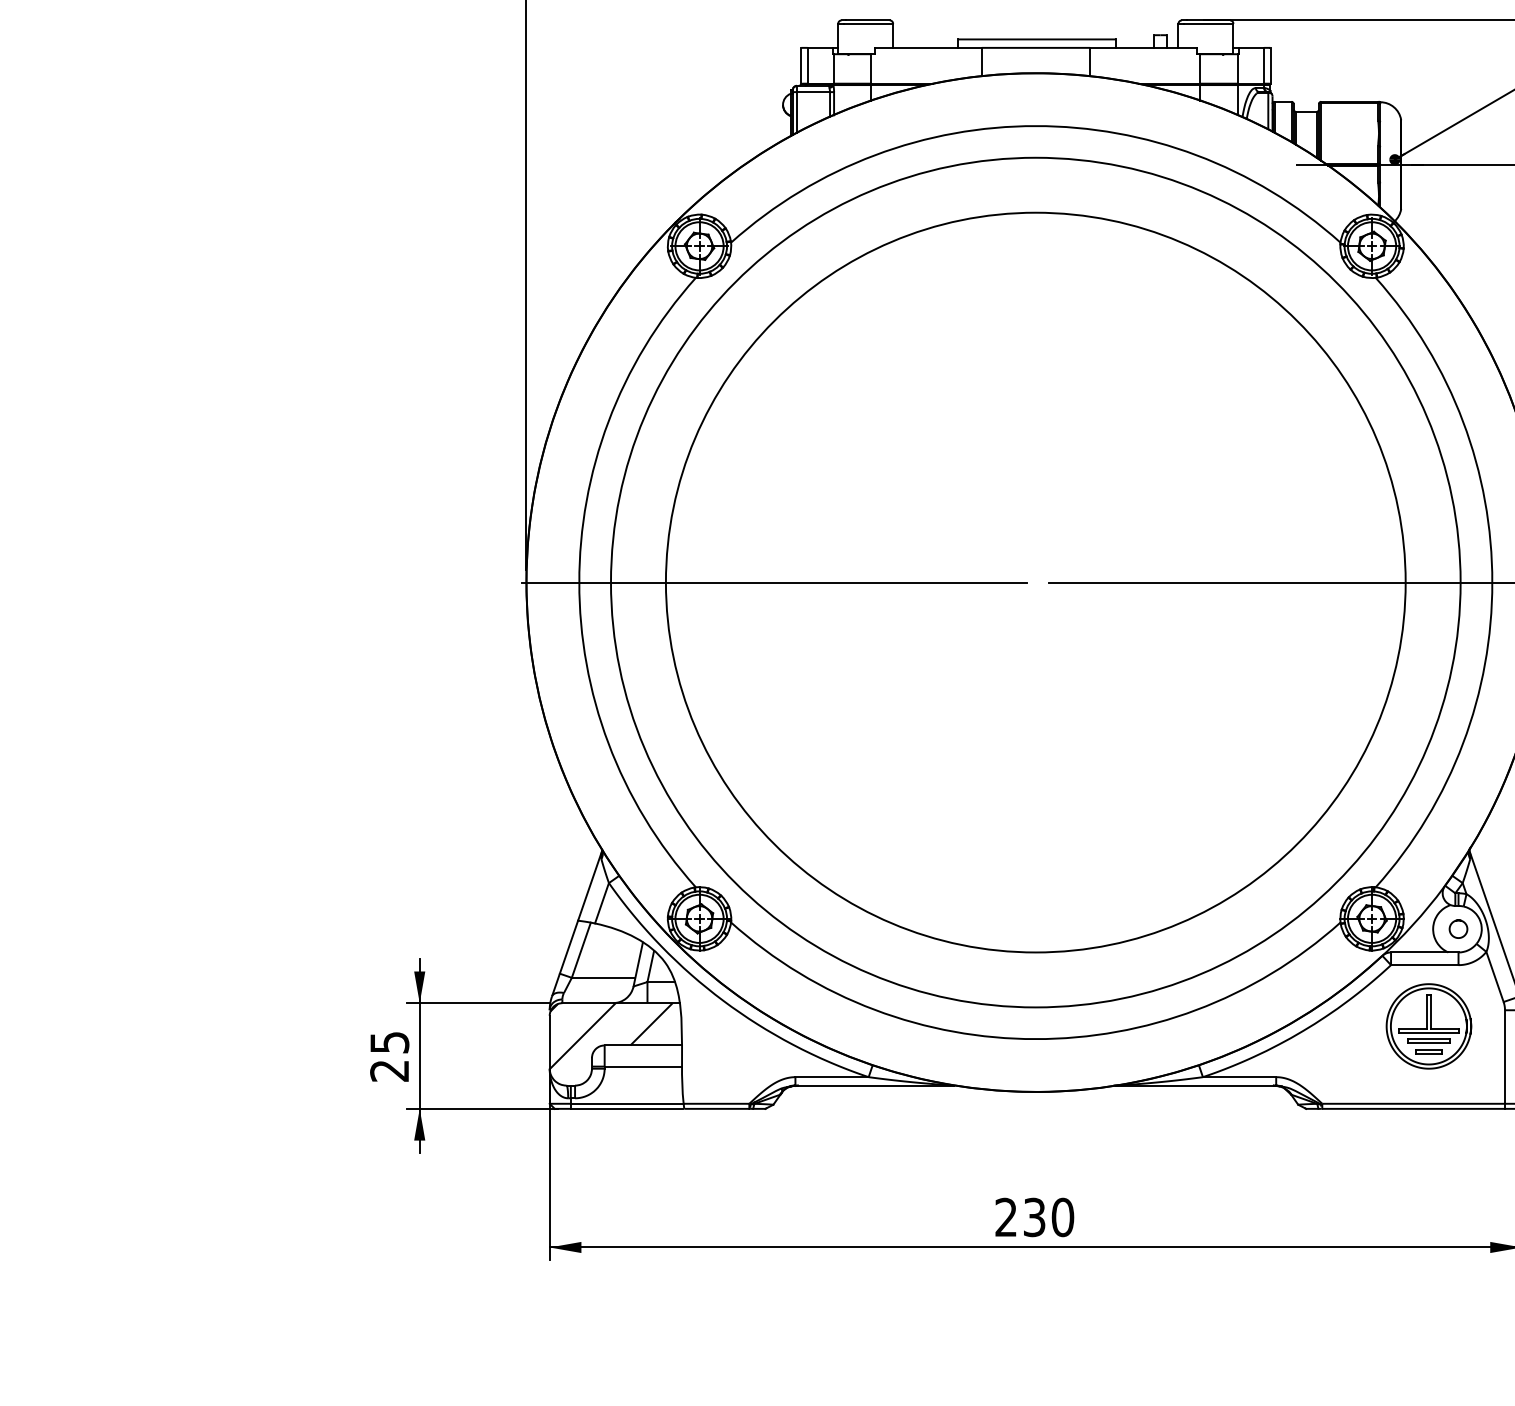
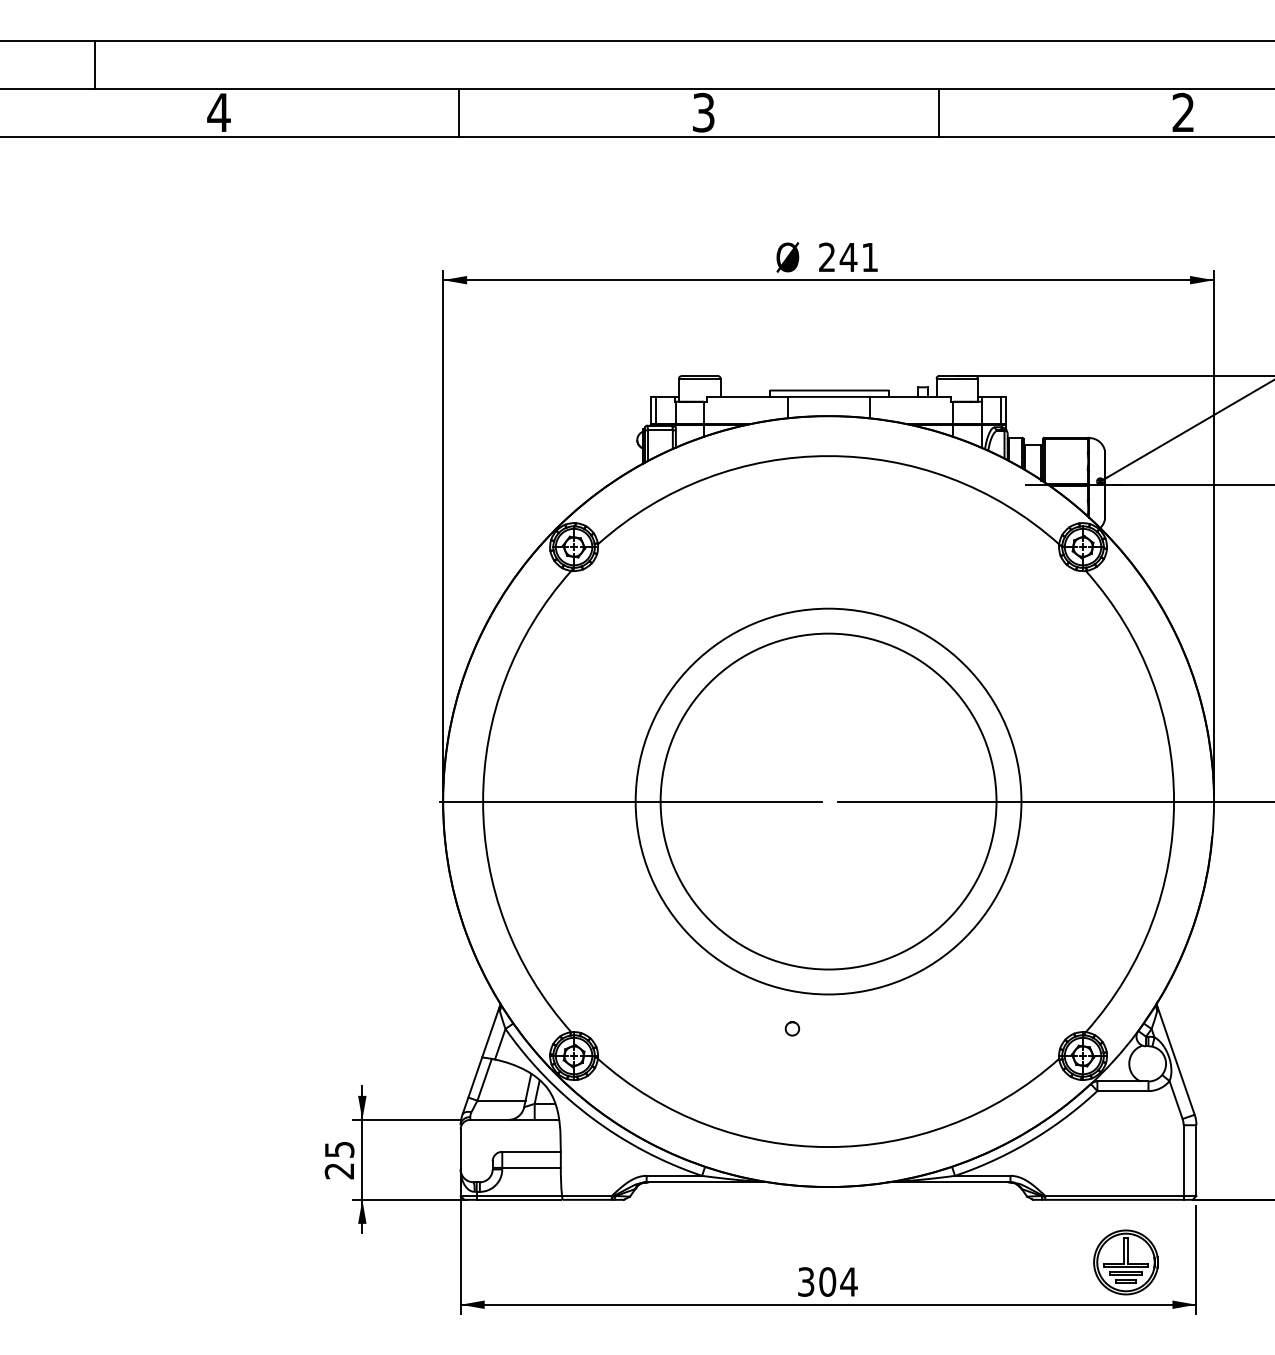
circle: (1035, 582) -> (828, 801), size x0.6
circle: (1035, 582) -> (828, 801), size x0.6
part: (1458, 928) -> (792, 1028), moved
part: (1428, 1026) -> (1125, 1262), moved
hatch: (610, 1035) -> (506, 1144), removed
text: (1034, 1216) -> (827, 1281), 230 -> 304

